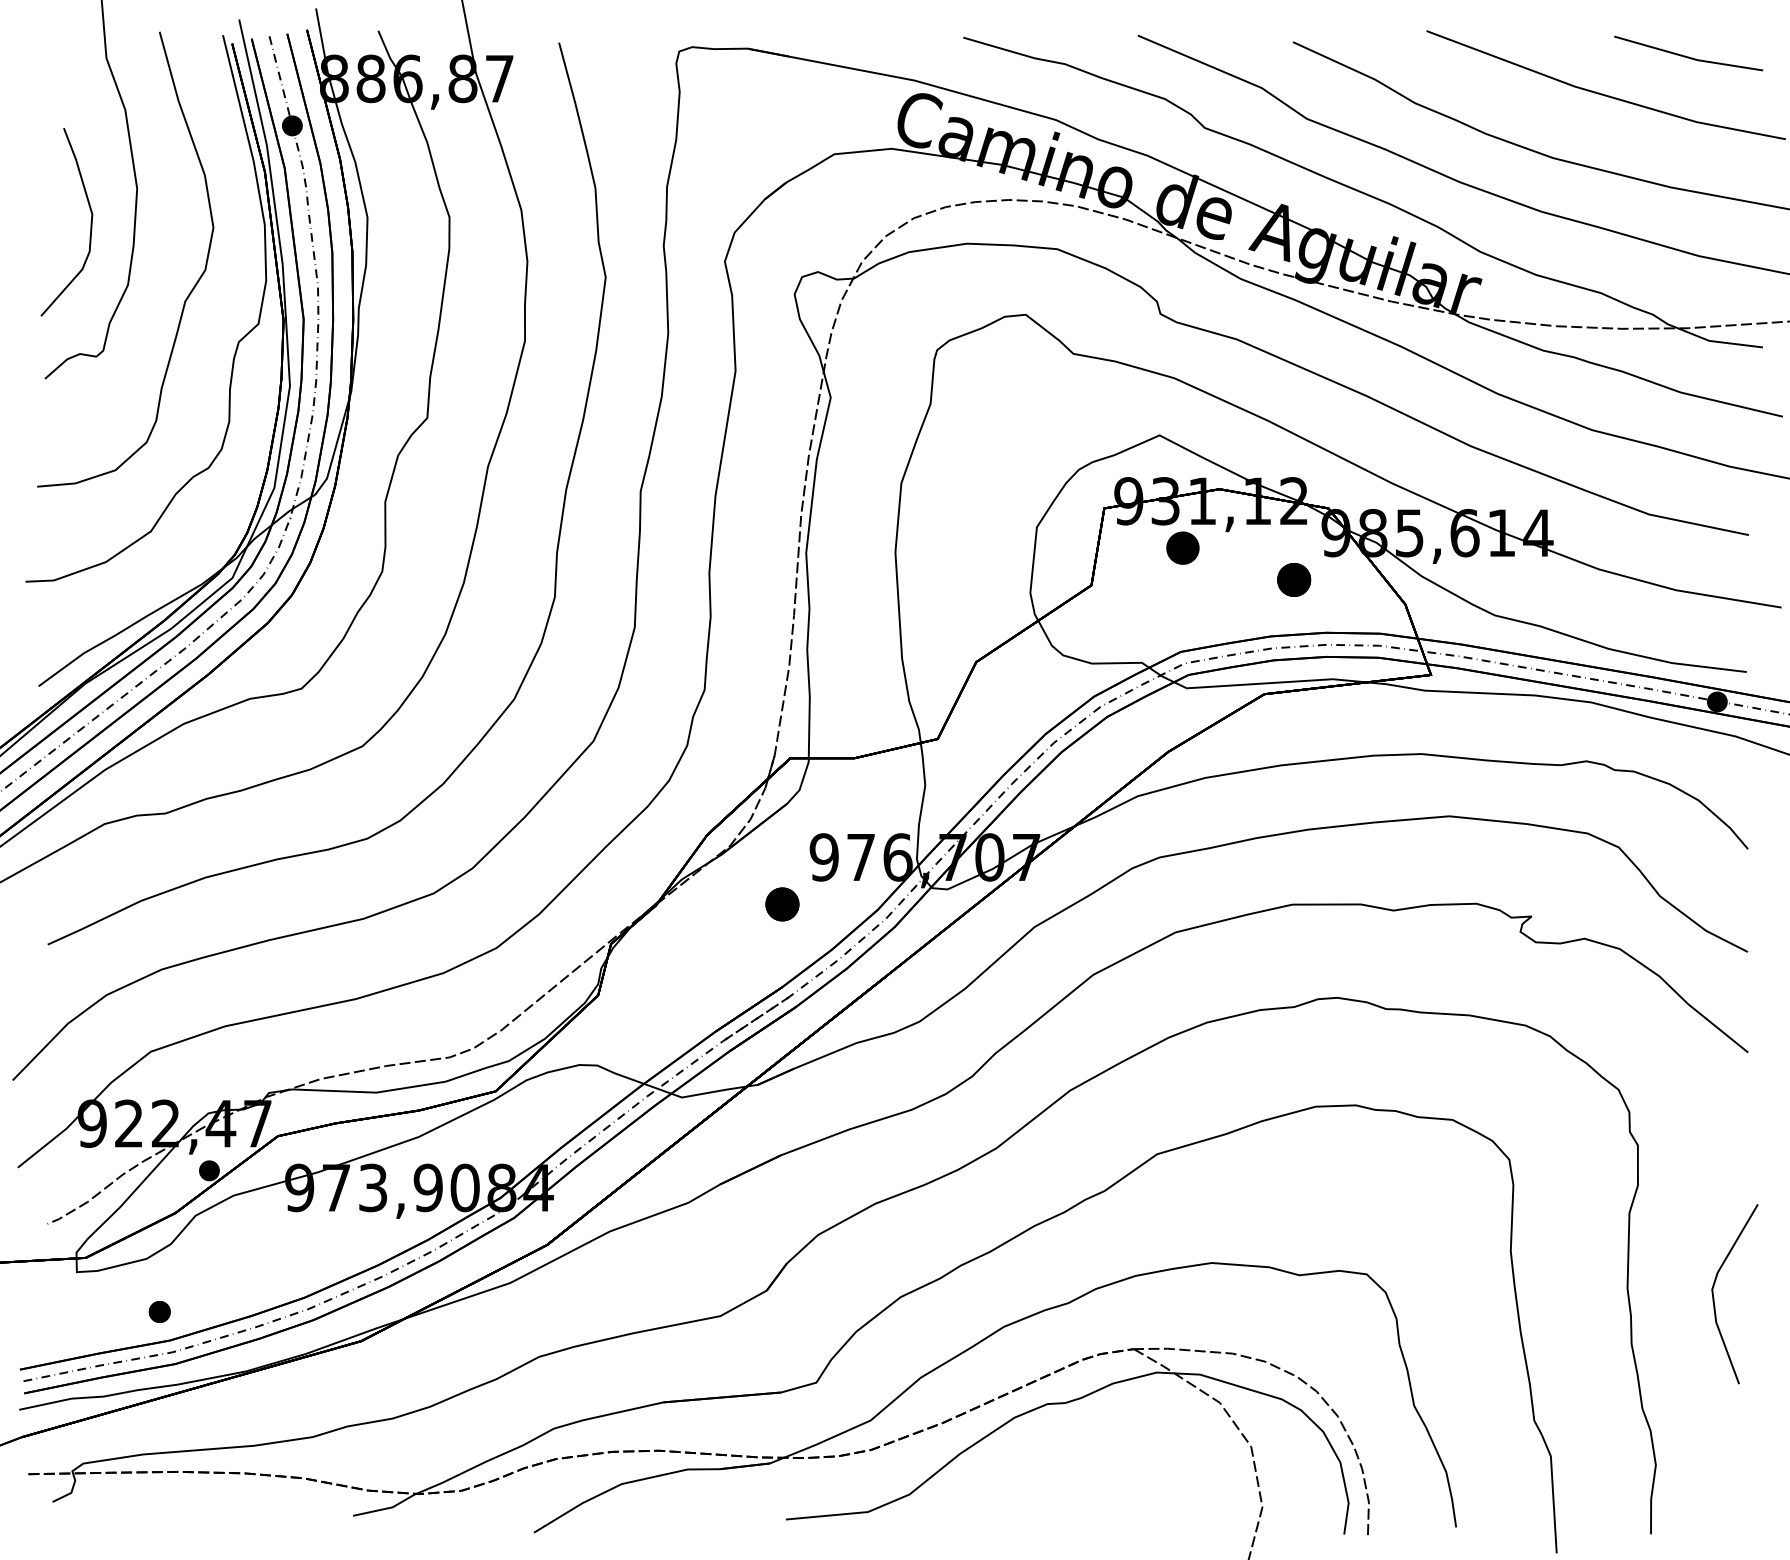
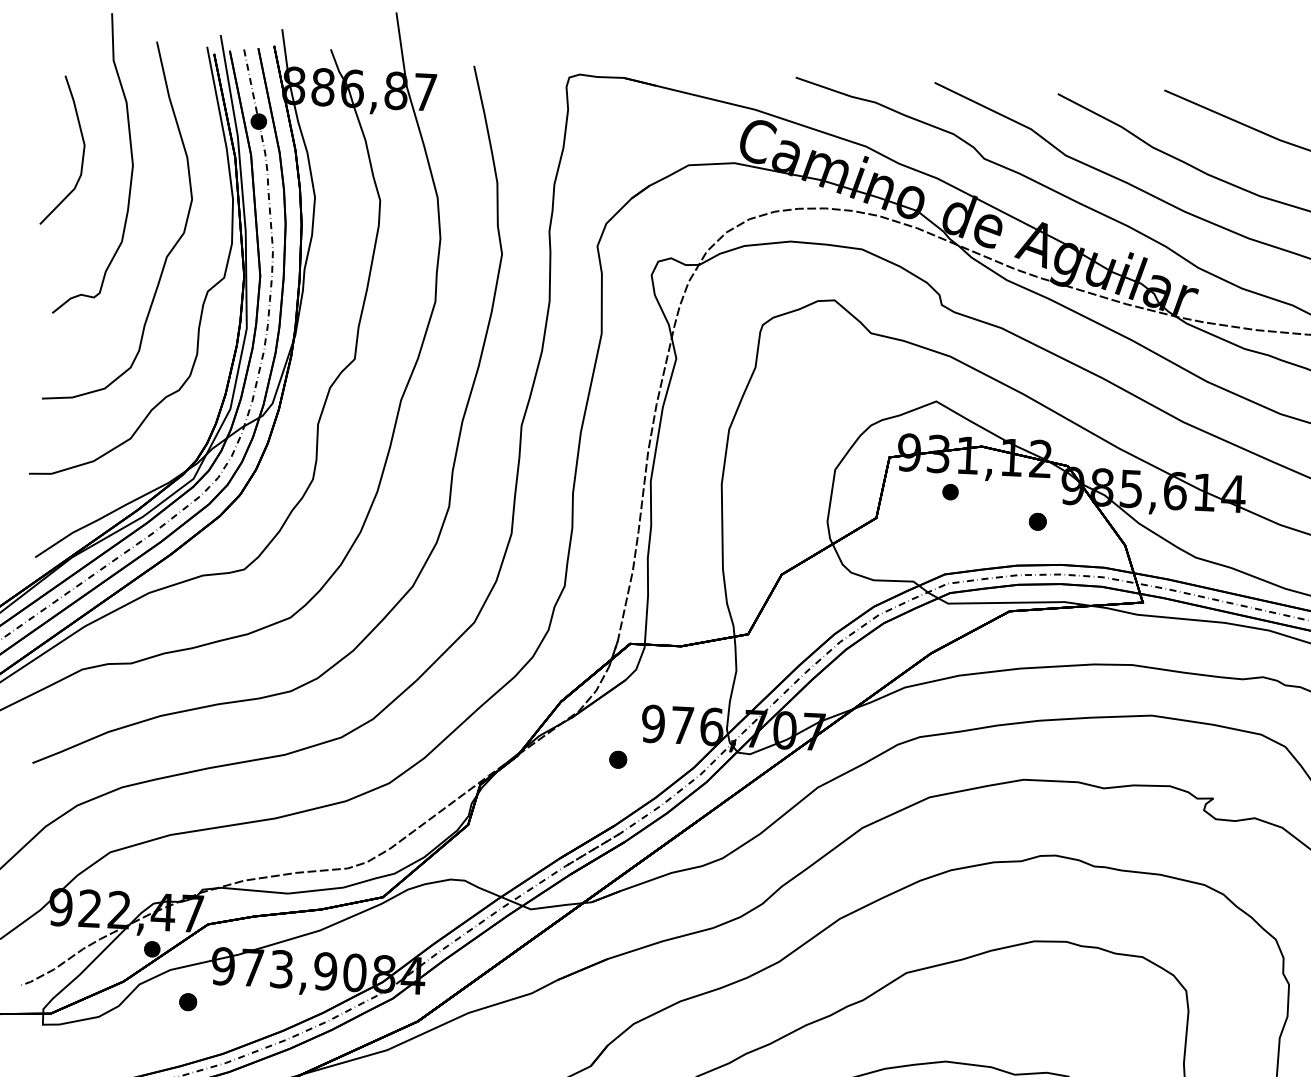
curve: (90, 222) -> (82, 151), moved
part: (1182, 548) -> (950, 492), size x0.62
part: (1294, 580) -> (1037, 522), size x0.62
part: (782, 904) -> (618, 759), size x0.62
part: (159, 1311) -> (187, 1001), moved

